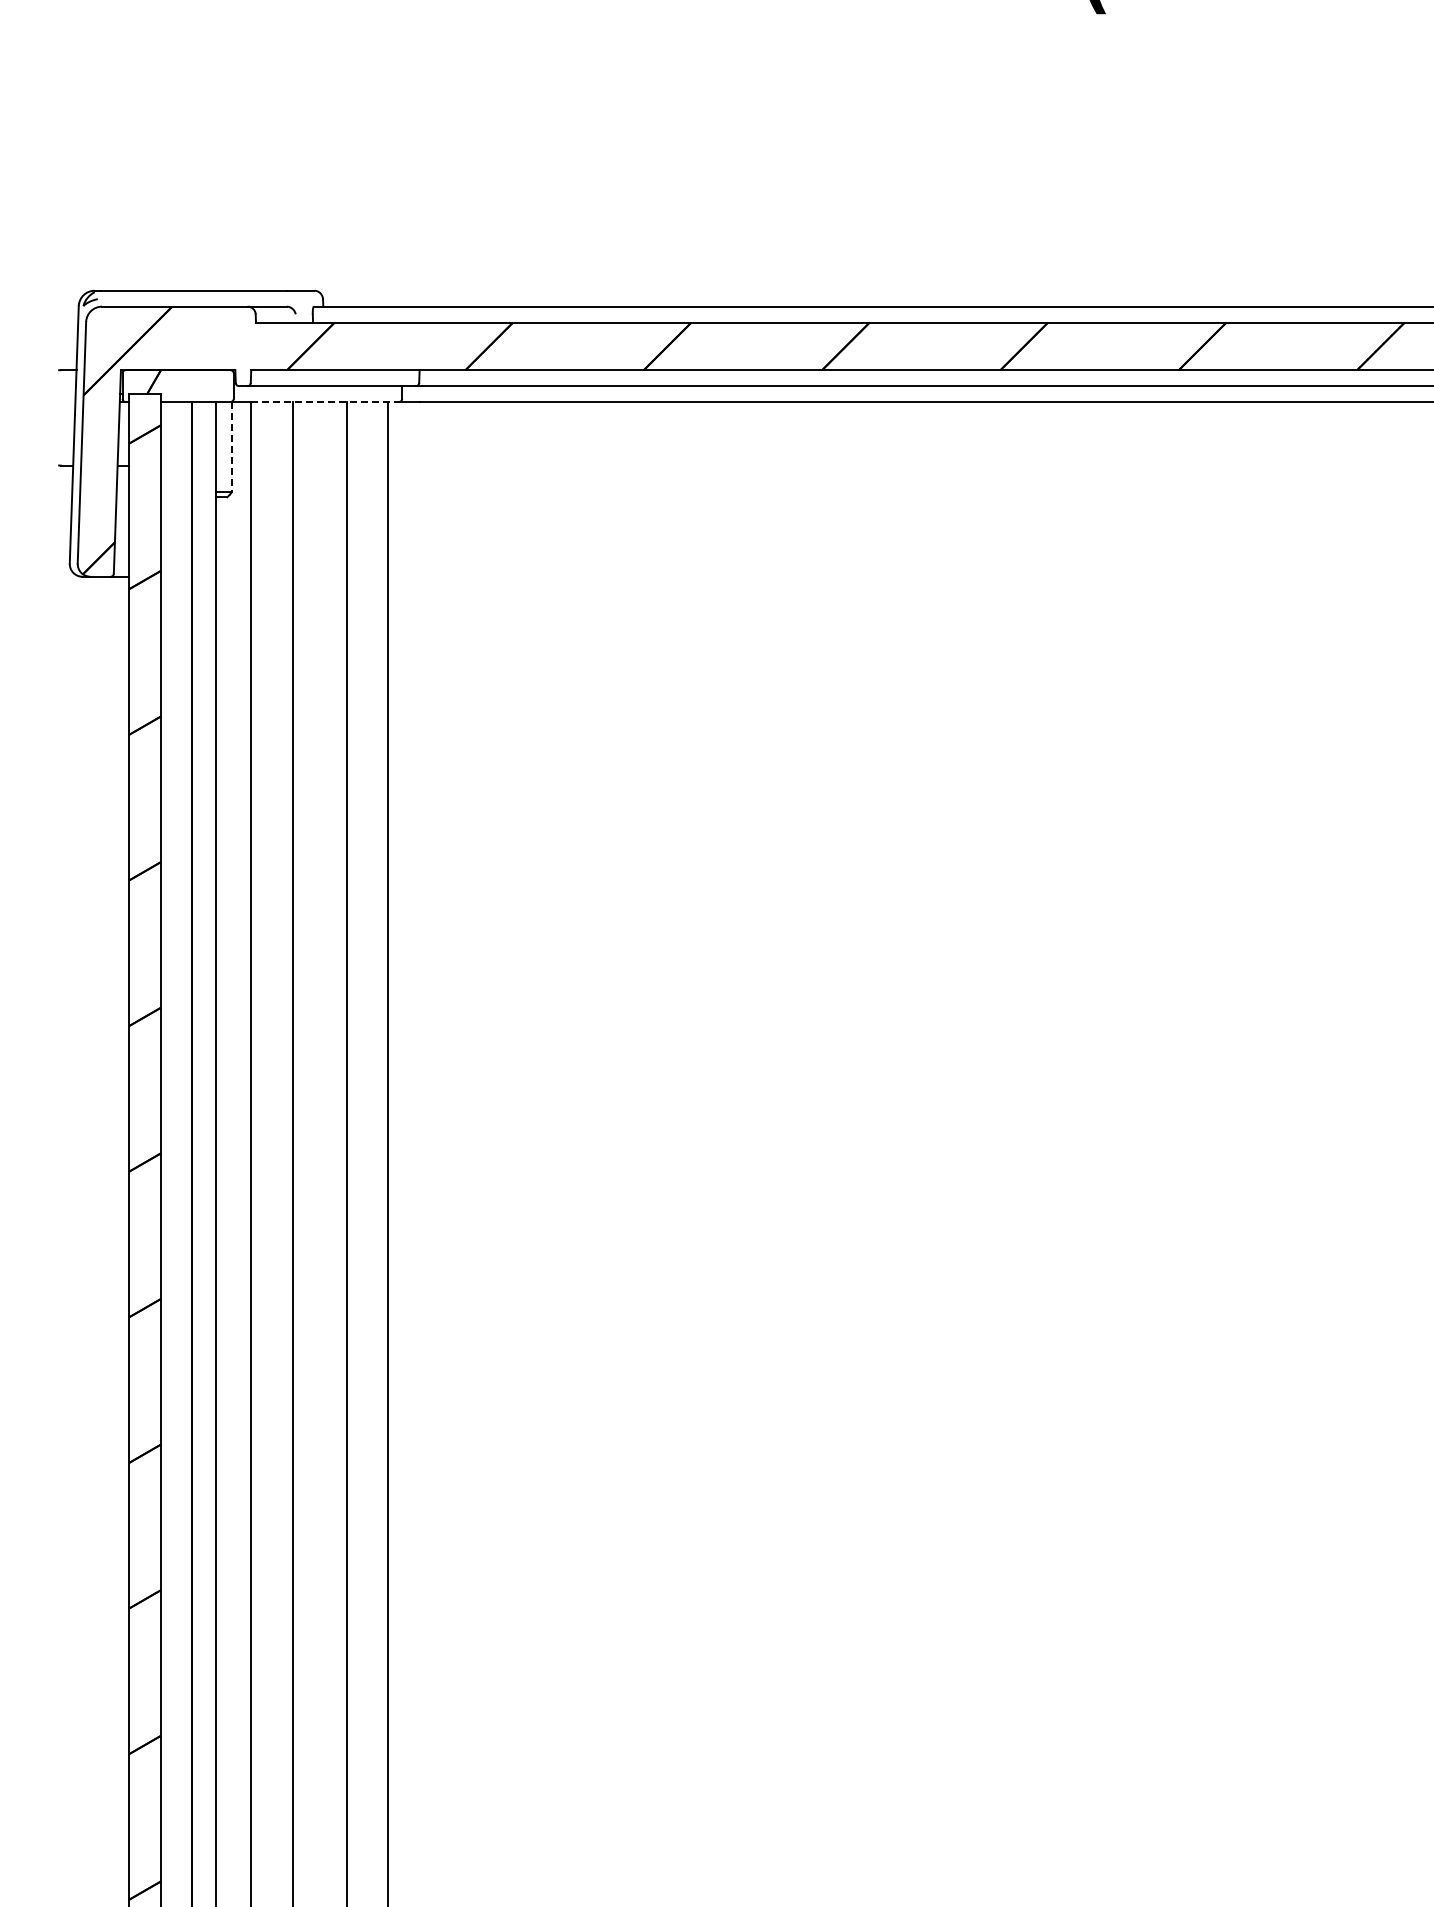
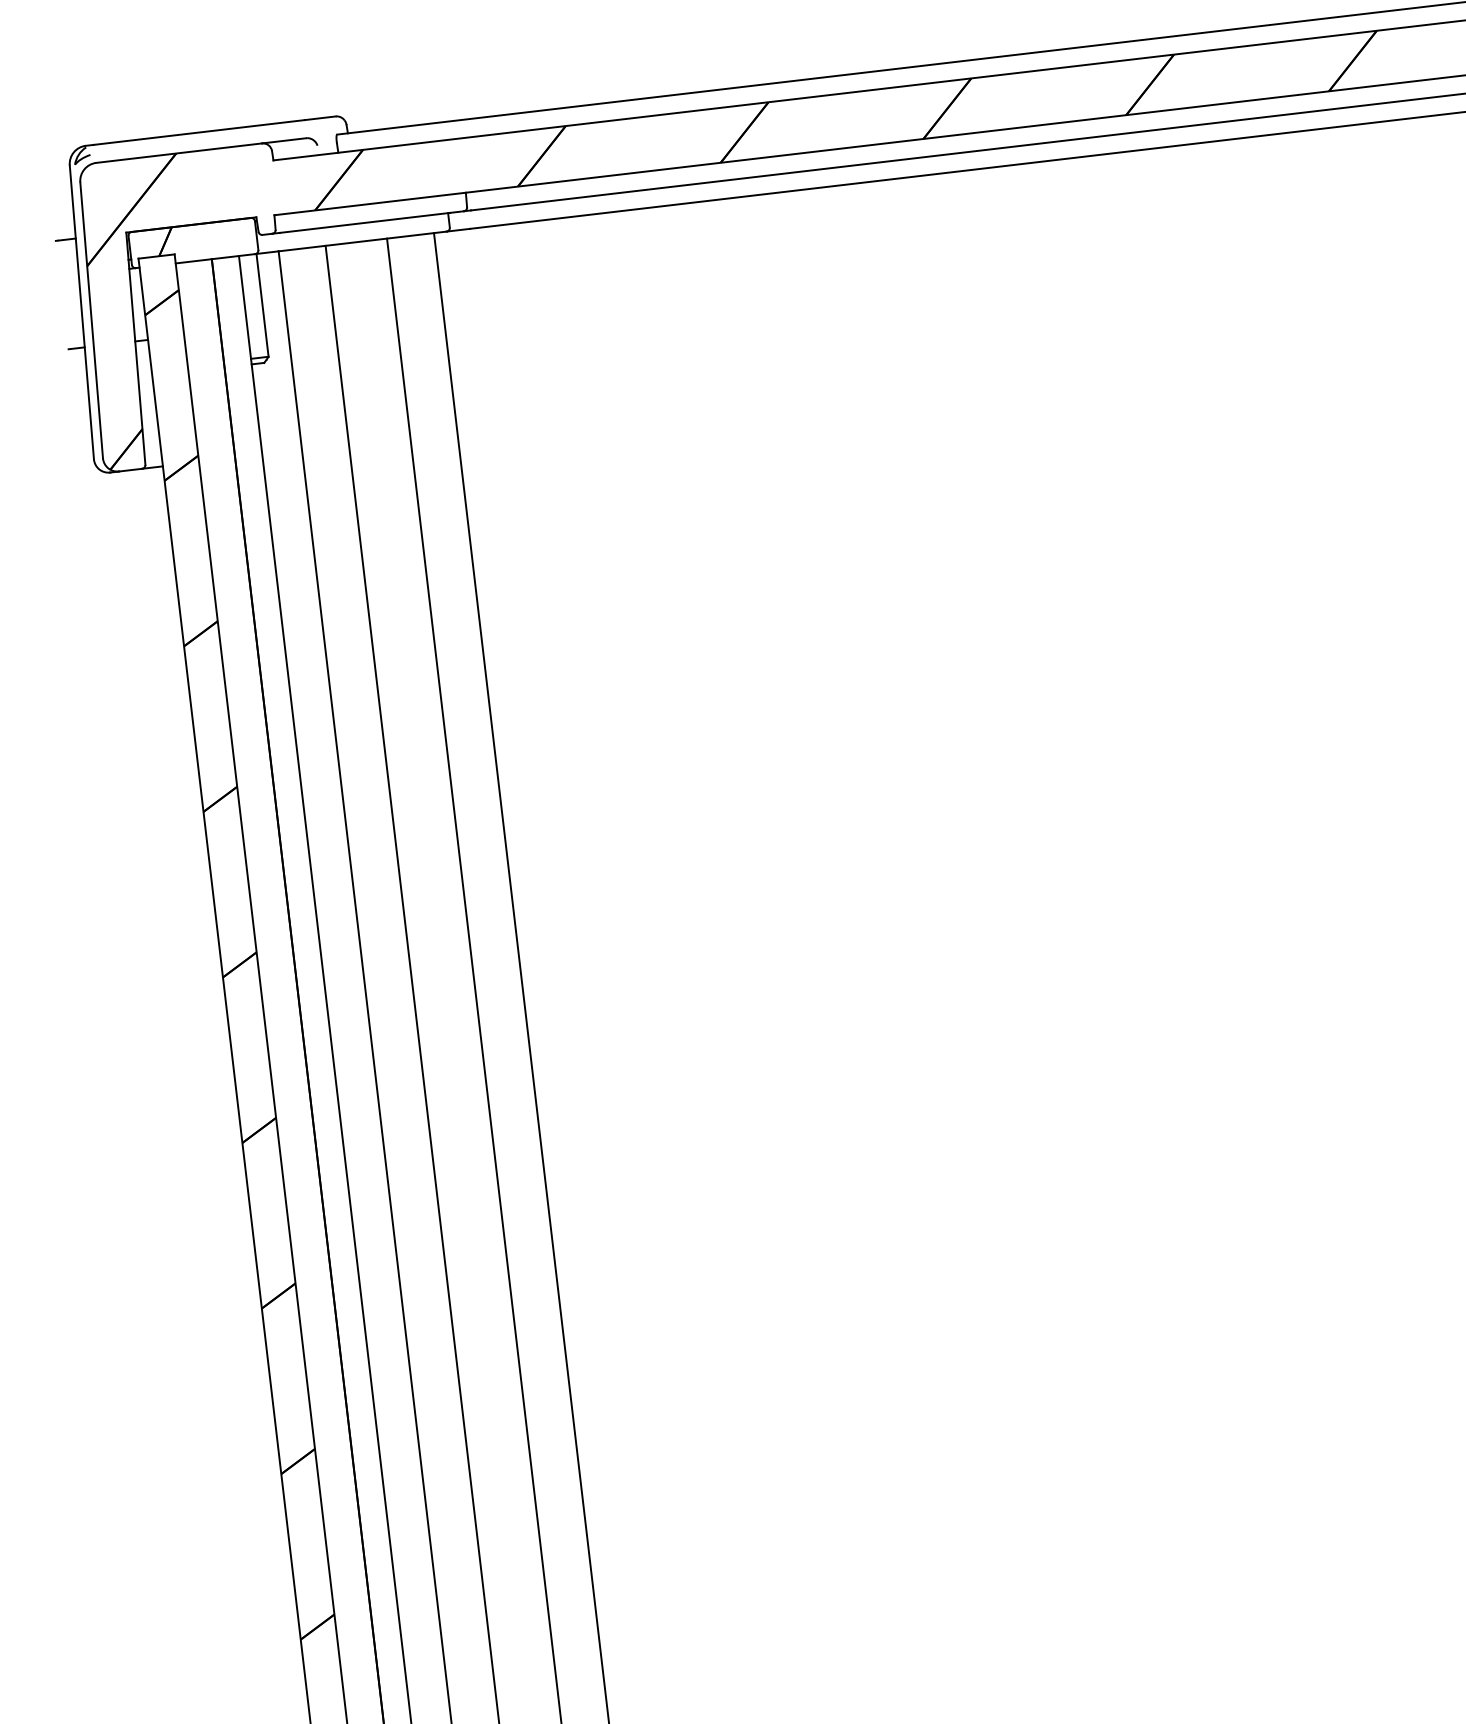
line: (325, 401) -> (363, 240), dashed -> solid
line: (231, 447) -> (262, 305), dashed -> solid

